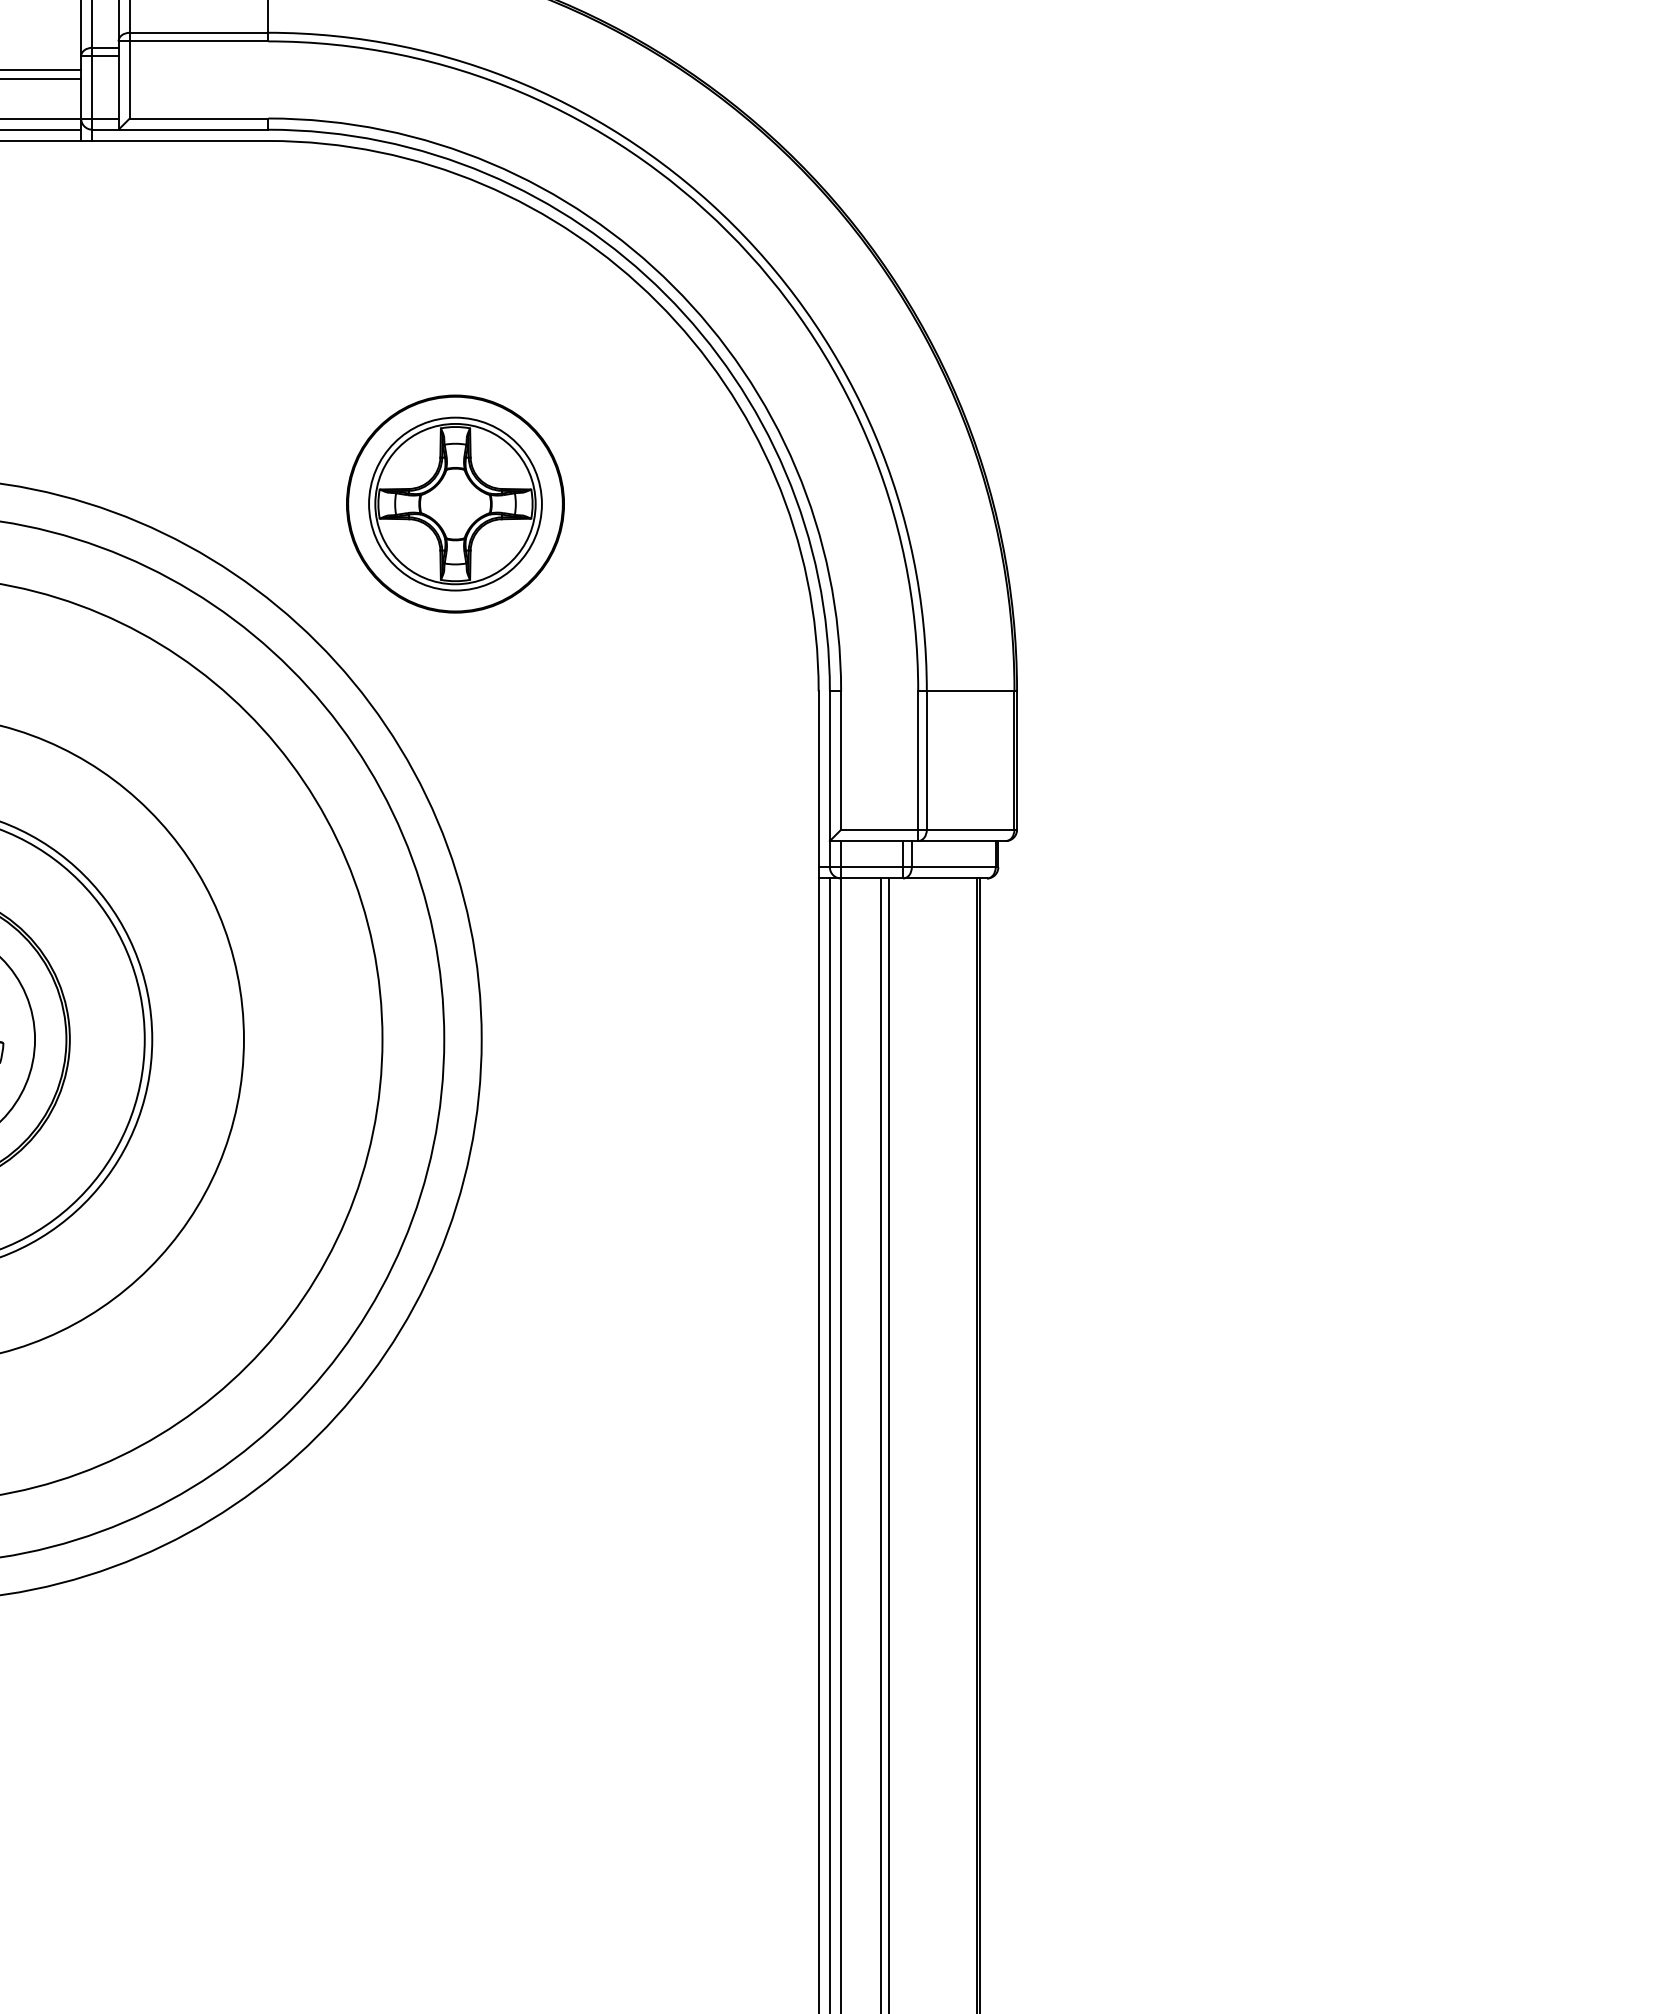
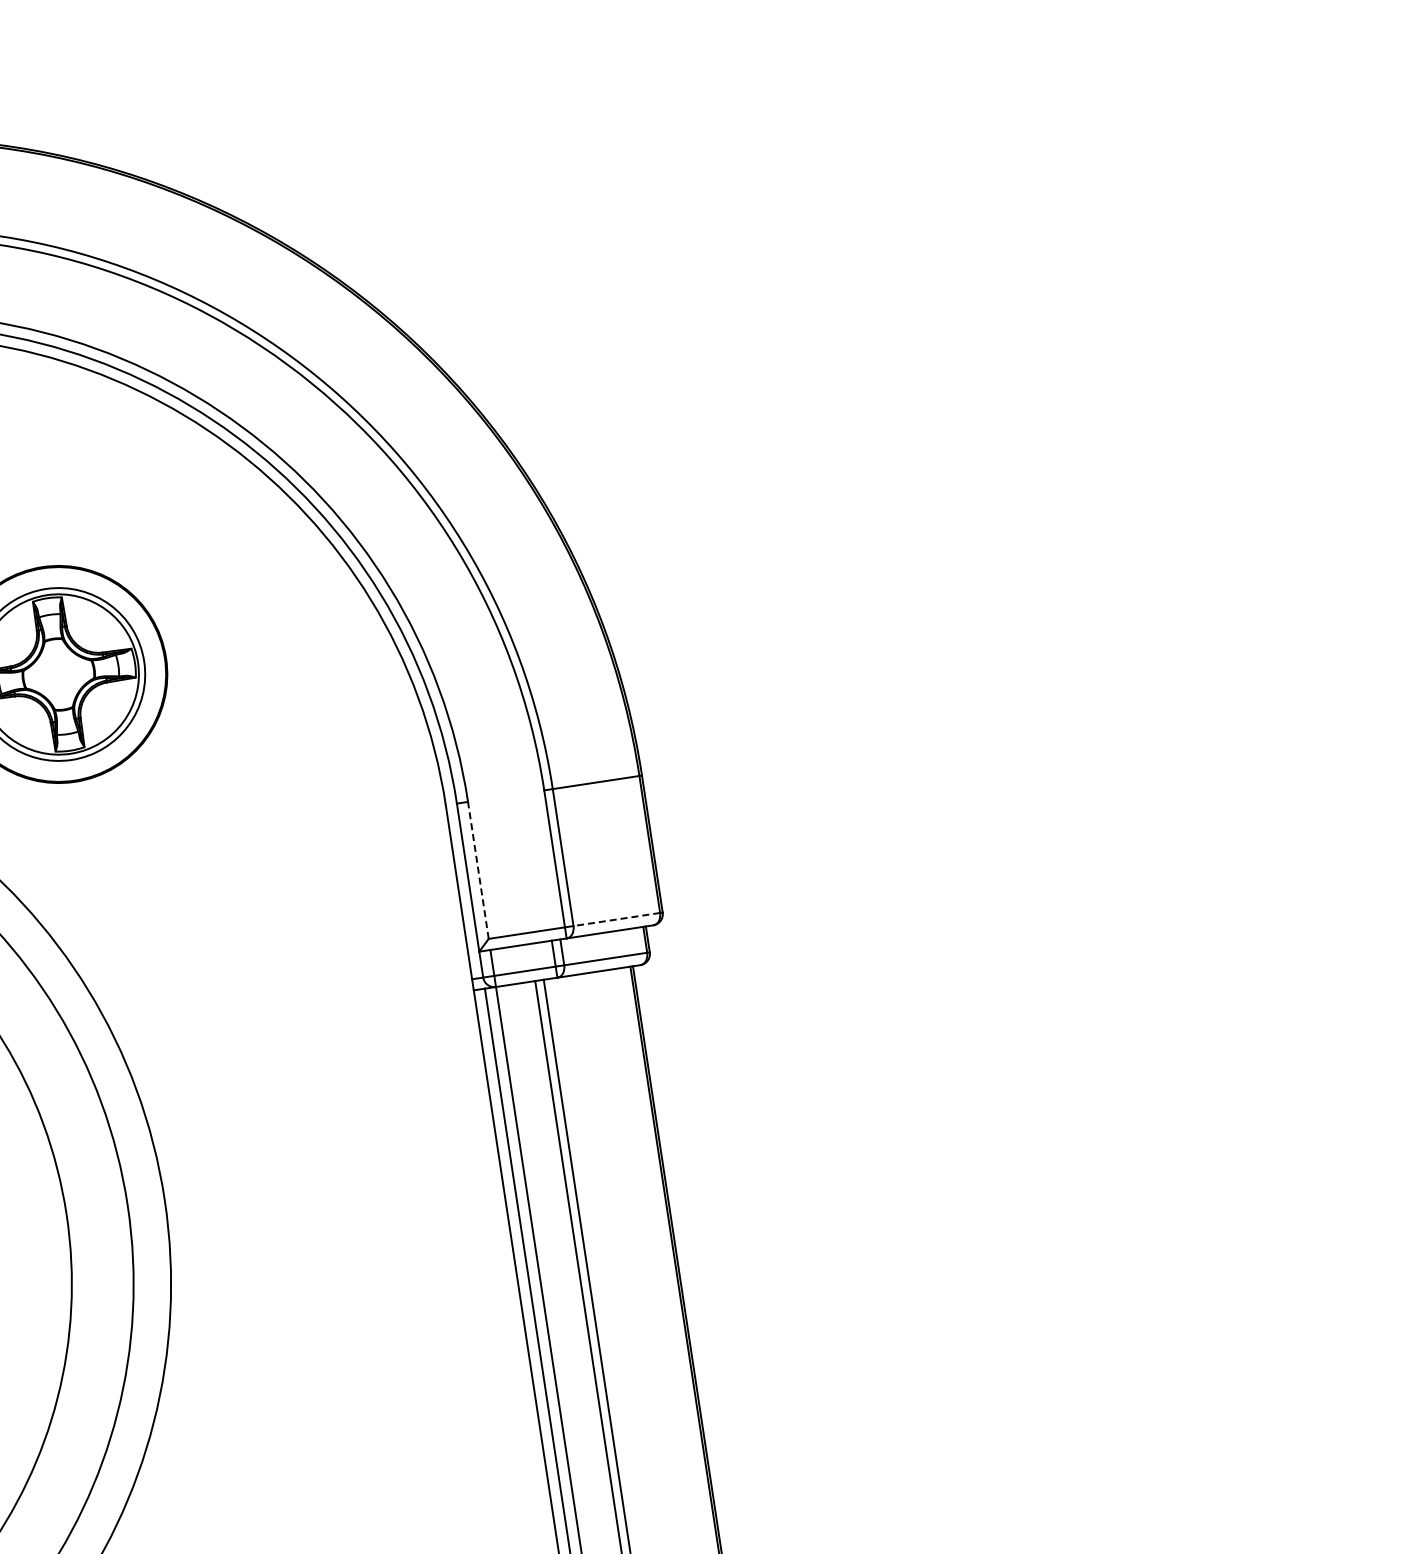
line: (841, 760) -> (478, 870), solid -> dashed
line: (970, 829) -> (616, 919), solid -> dashed

